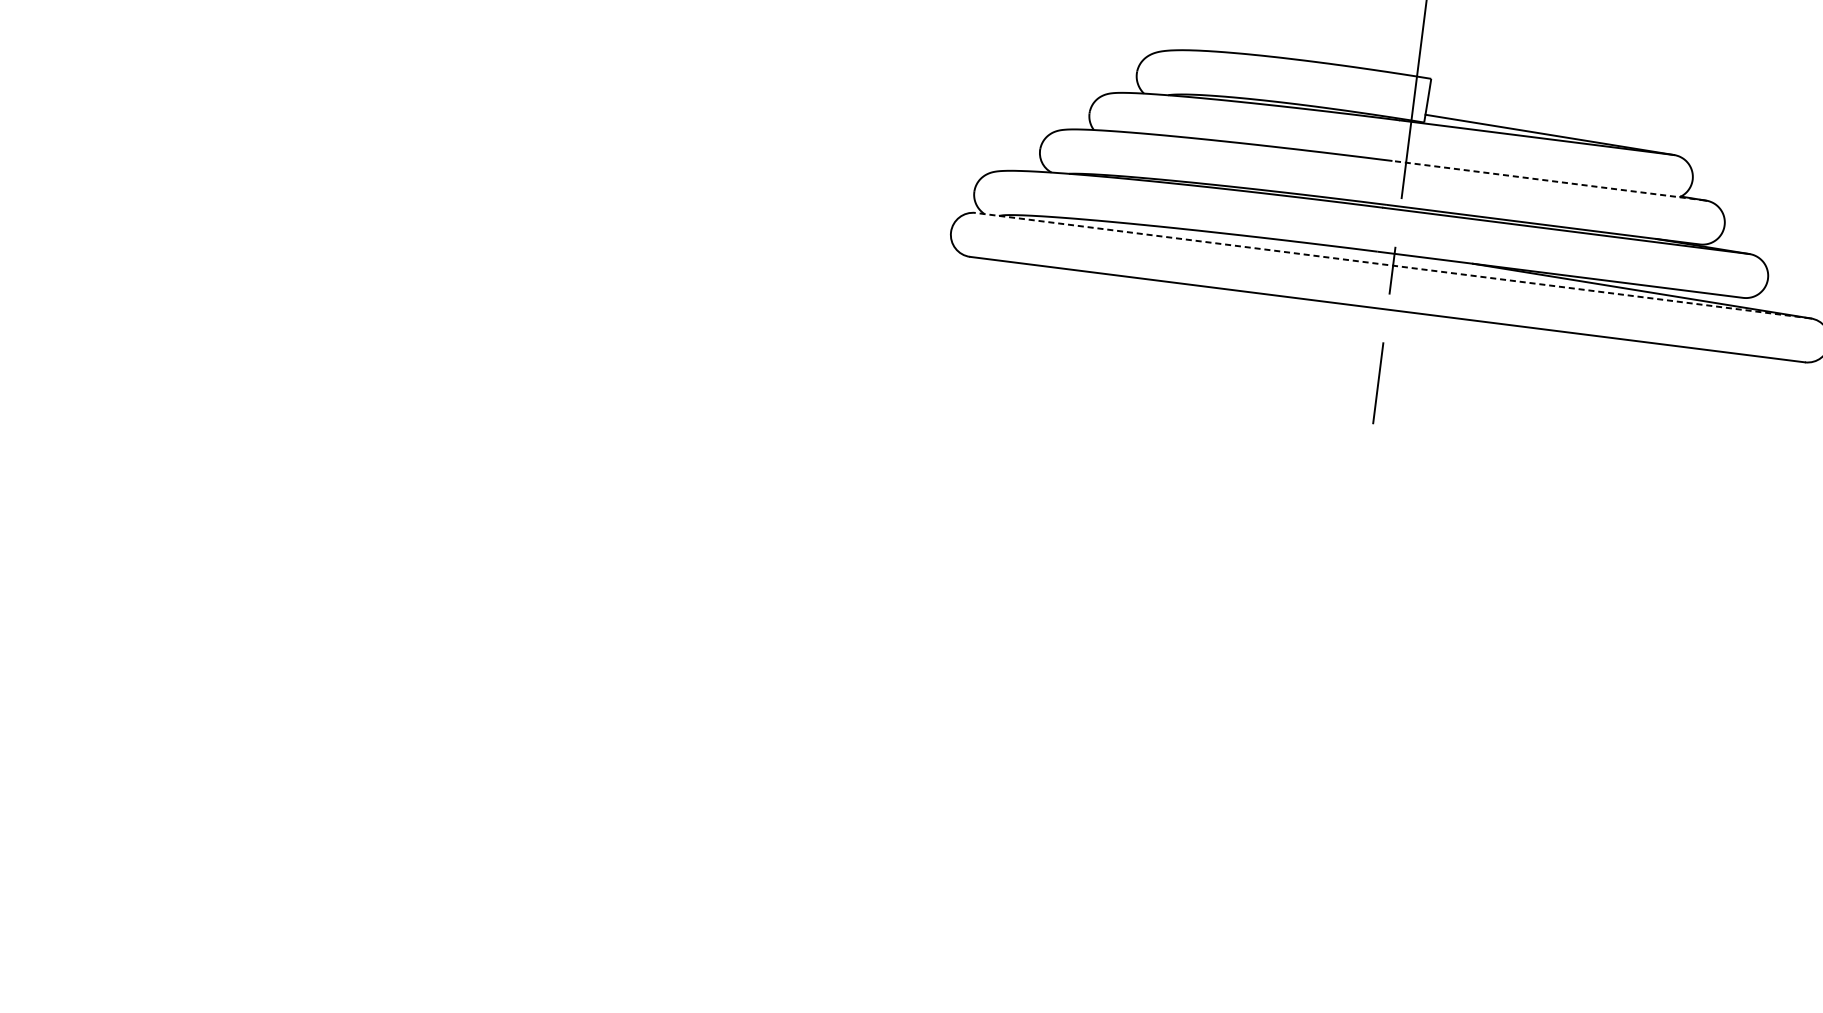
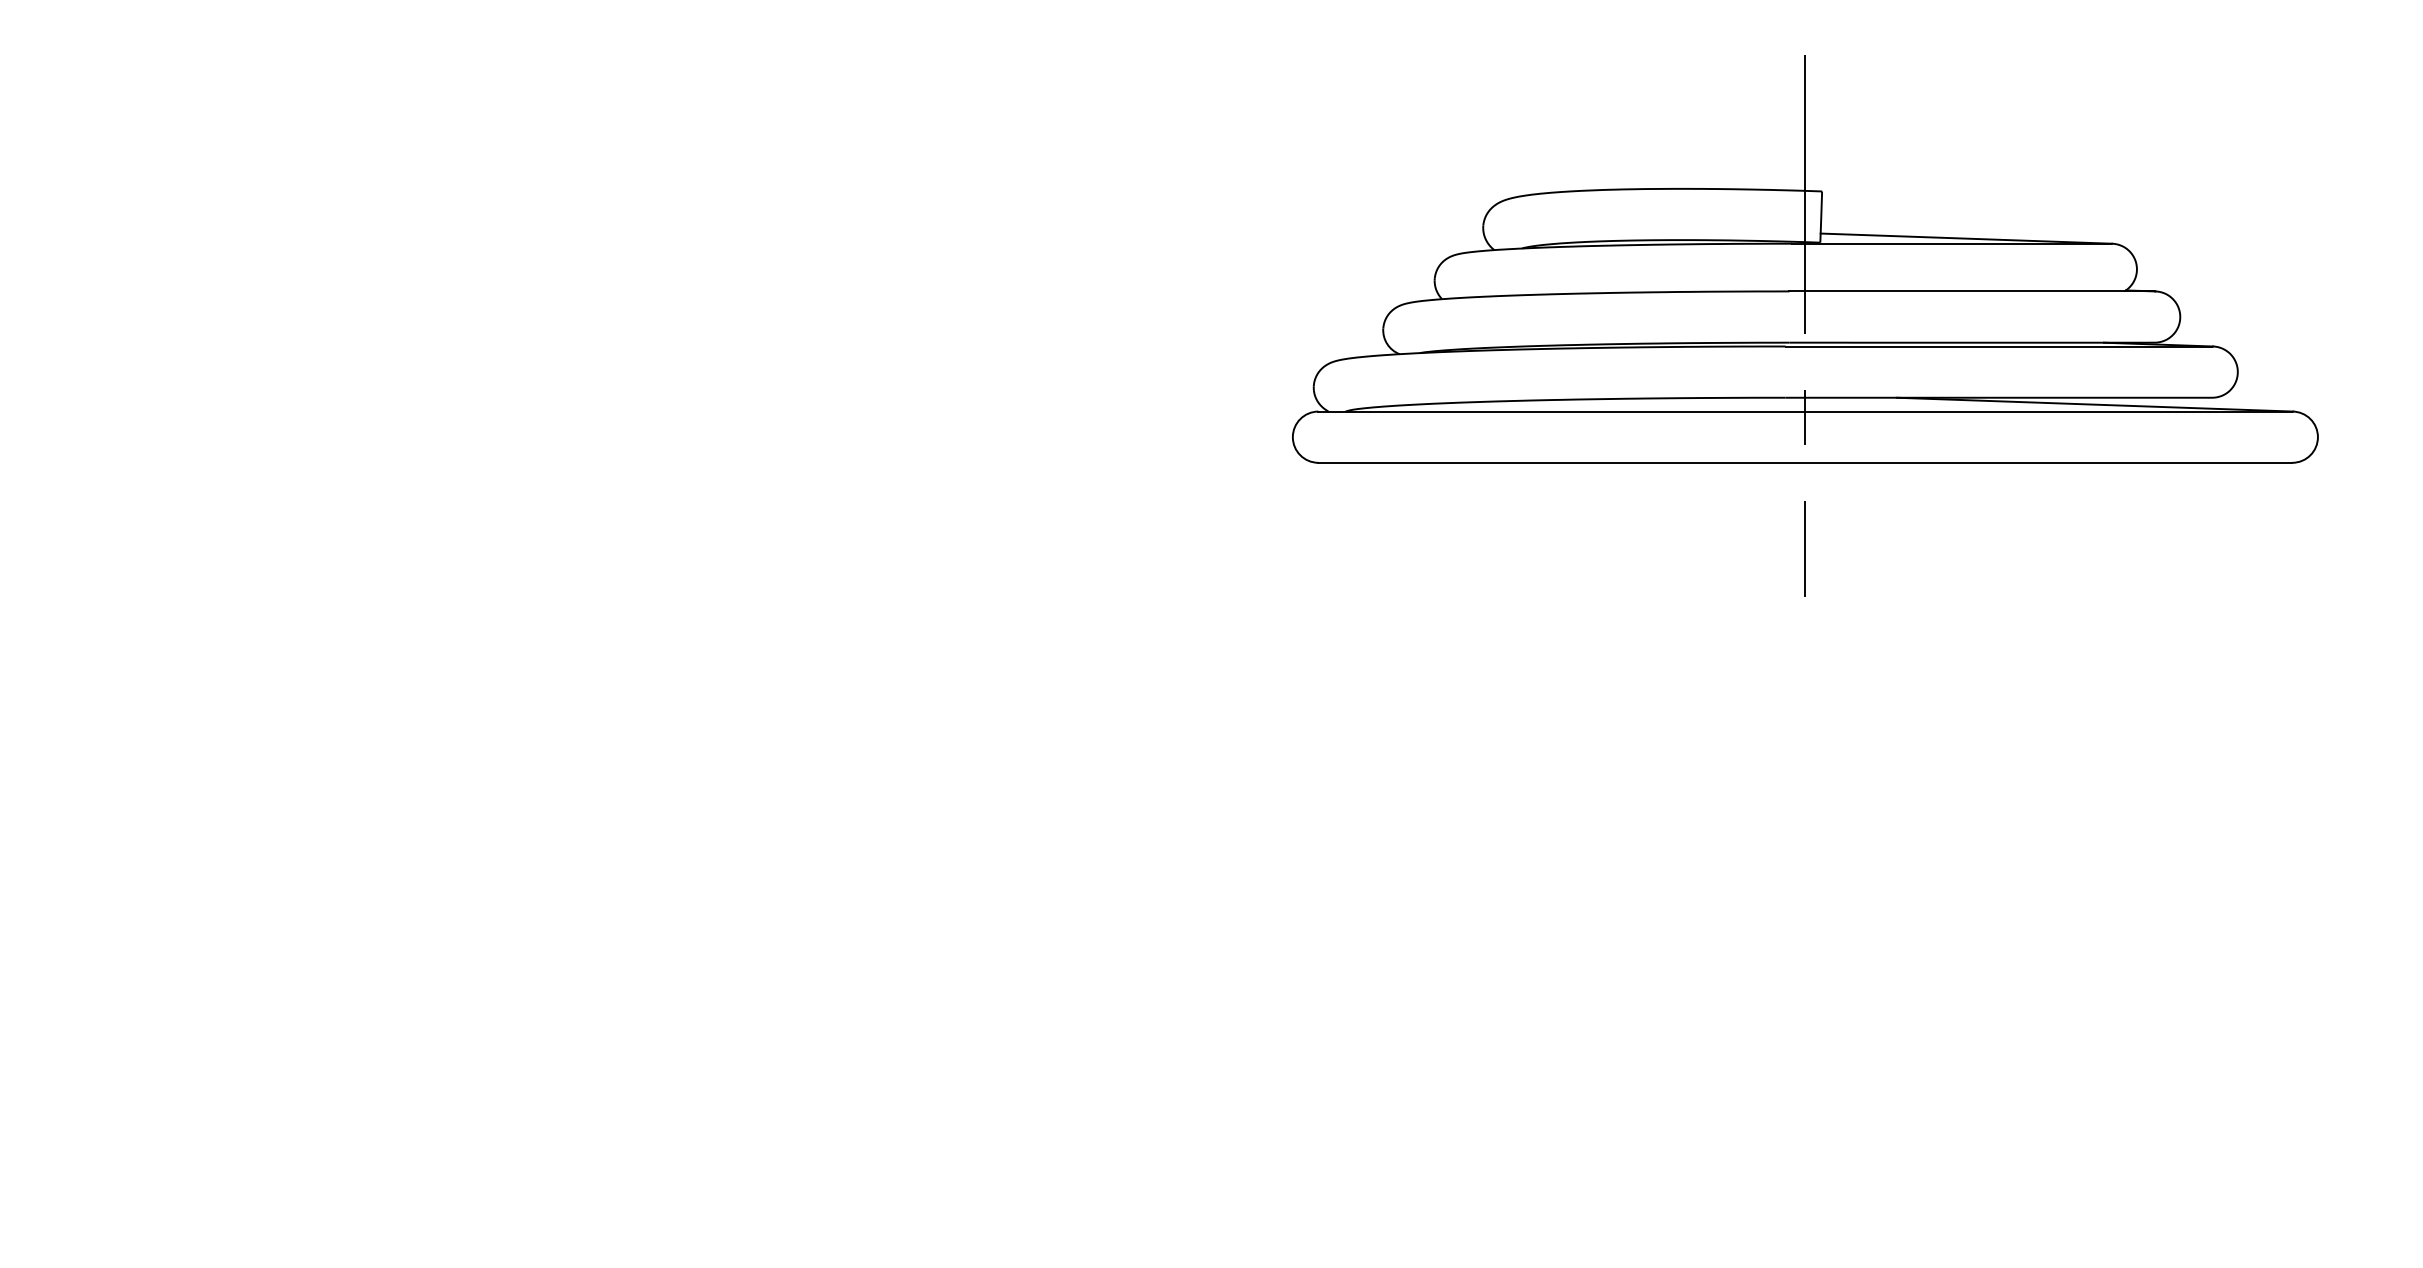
line: (1548, 180) -> (1971, 291), dashed -> solid
line: (1393, 265) -> (1805, 411), dashed -> solid

